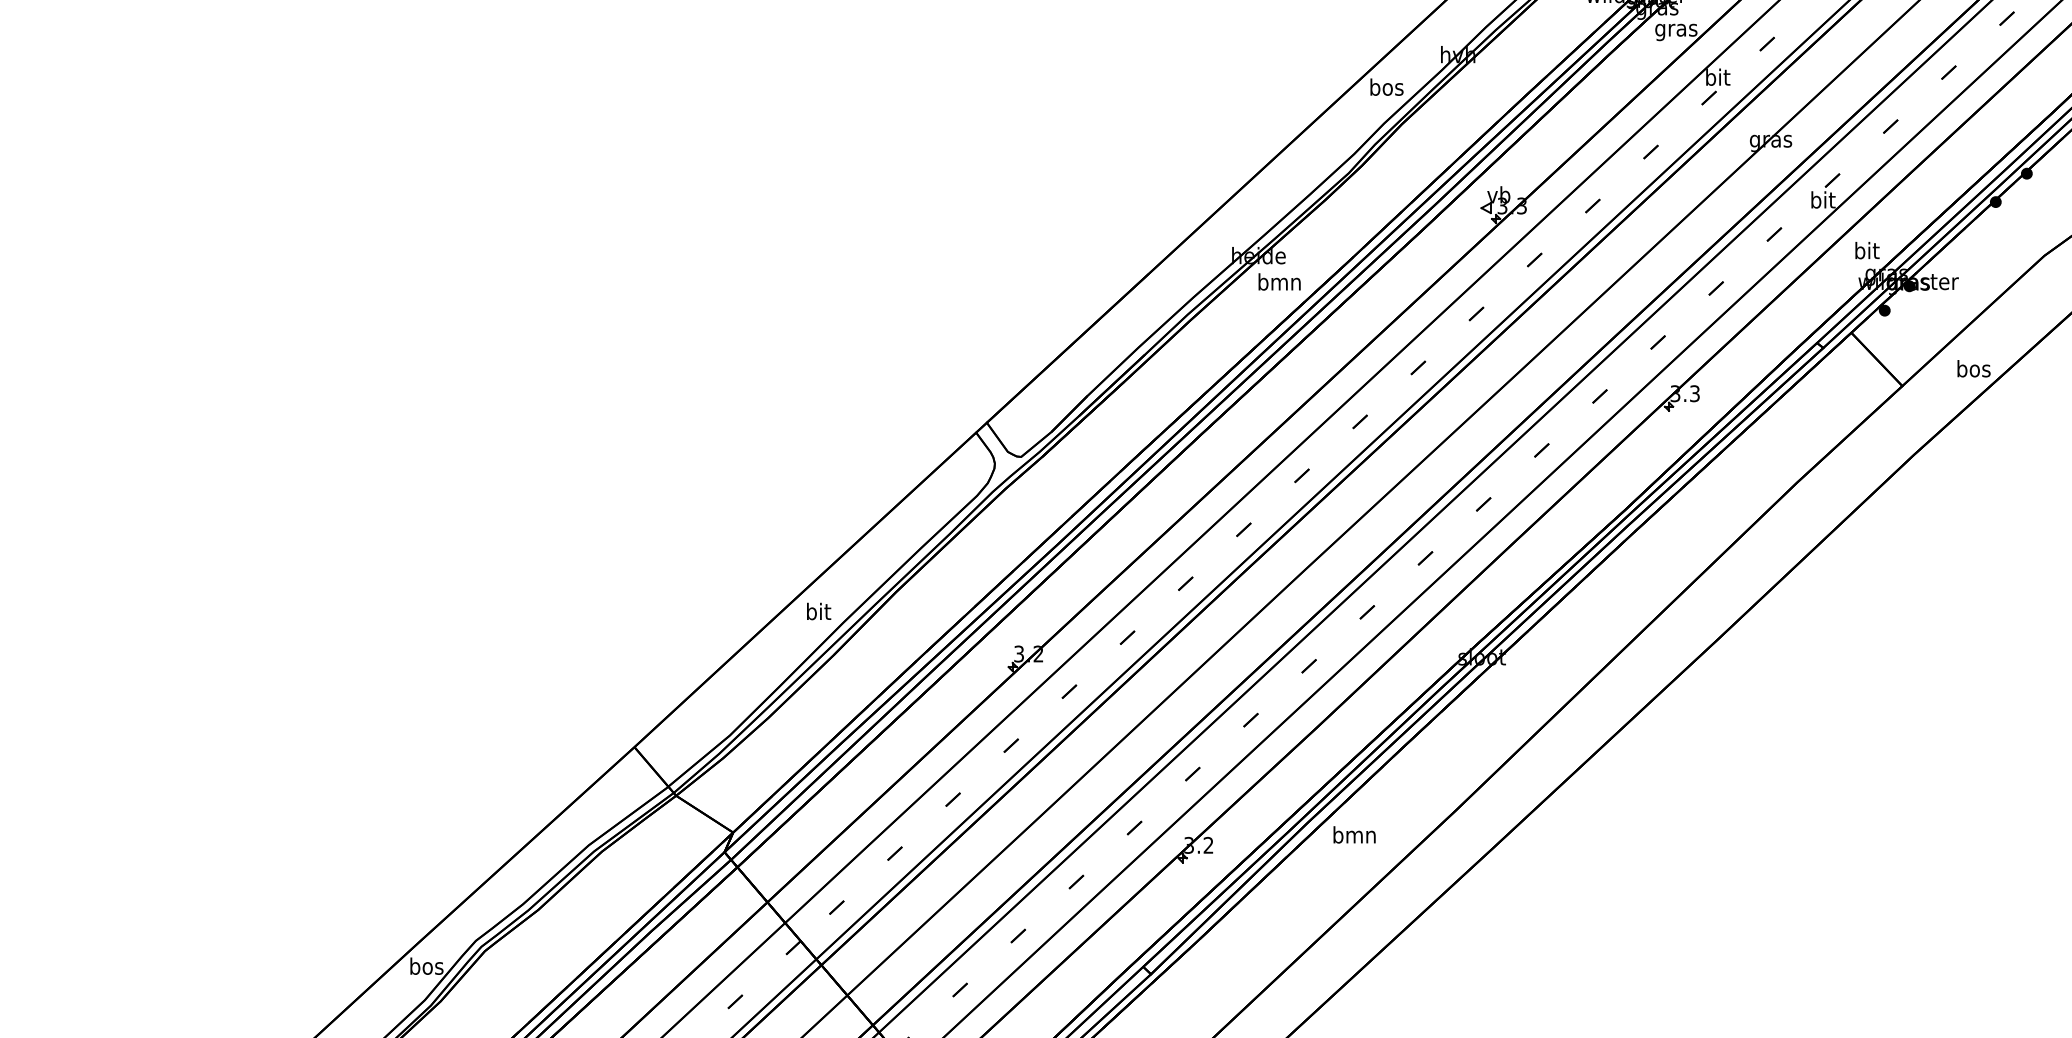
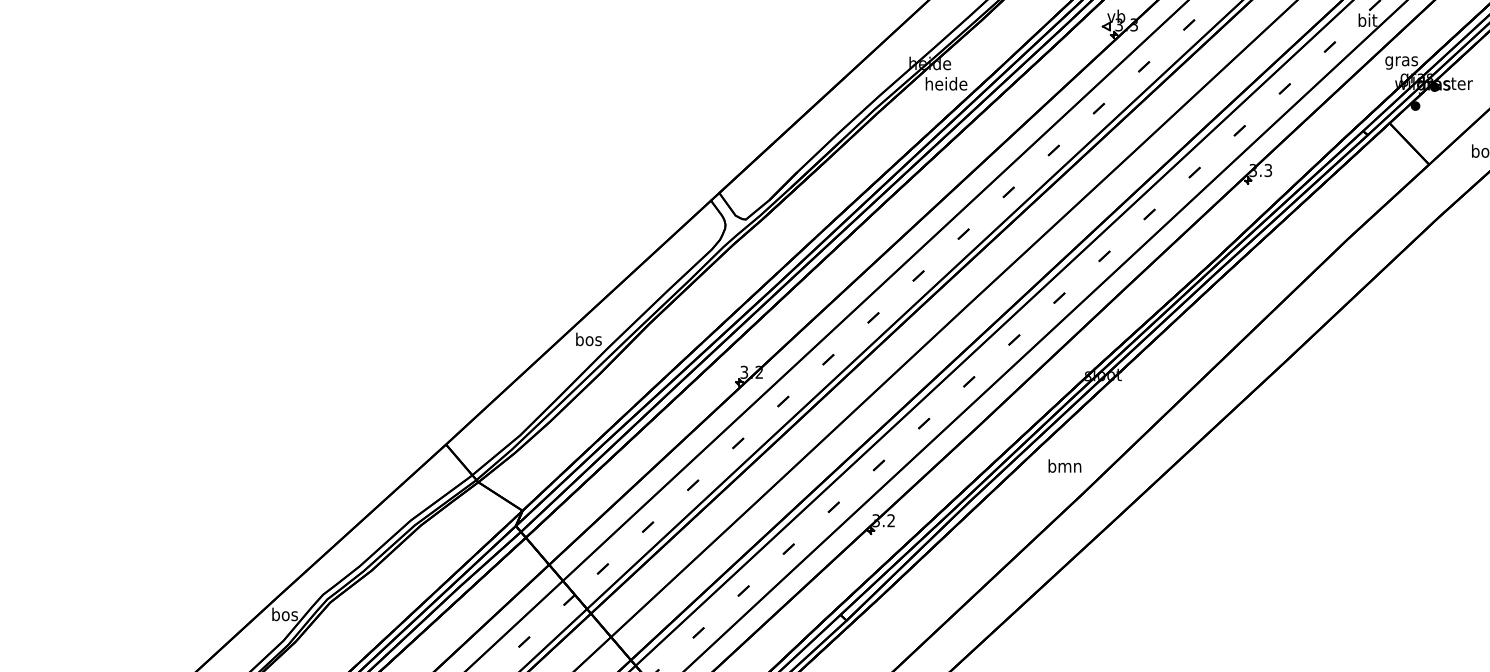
text: (1866, 252) -> (1401, 60), bit -> gras
text: (1279, 281) -> (946, 83), bmn -> heide
text: (818, 611) -> (588, 339), bit -> bos
text: (1354, 834) -> (1064, 465), moved

